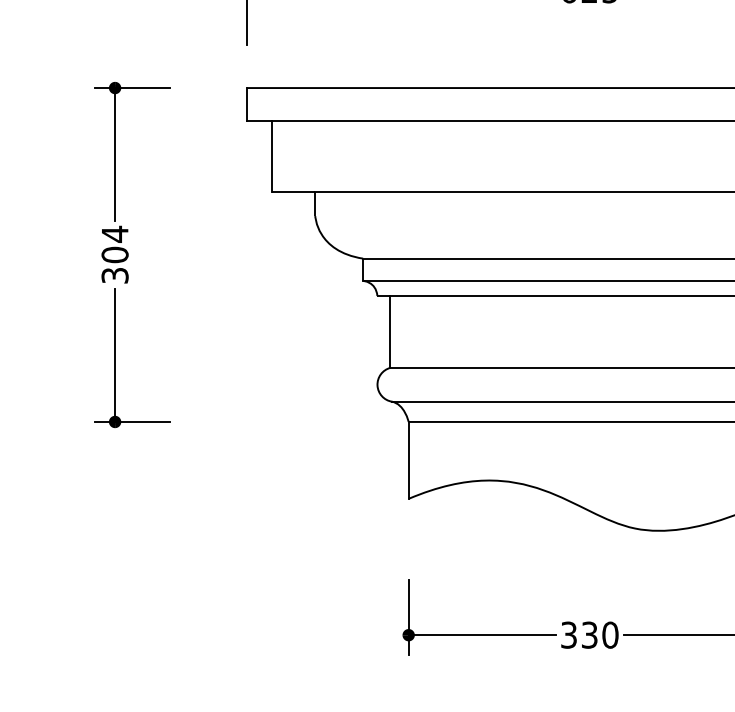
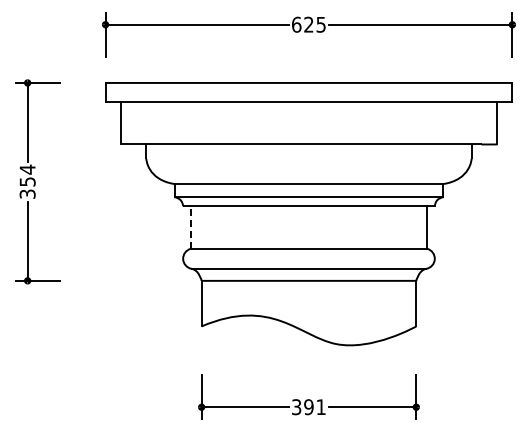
text: (114, 254) -> (27, 181), 304 -> 354
line: (389, 330) -> (190, 226), solid -> dashed
text: (599, 635) -> (314, 407), 330 -> 391

